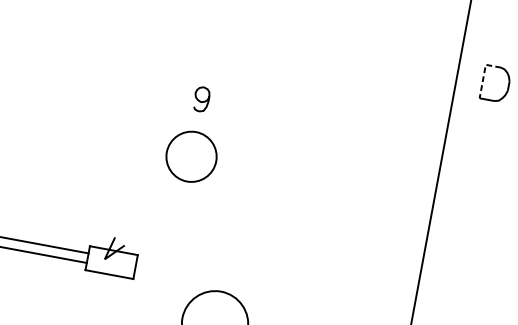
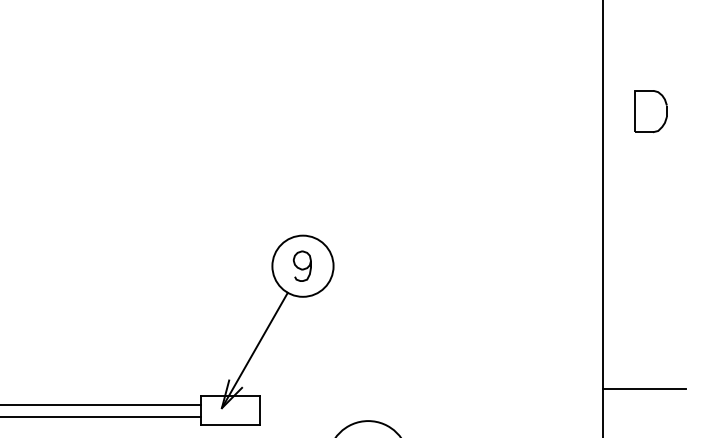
line: (483, 73) -> (634, 101), dashed -> solid
curve: (199, 99) -> (299, 267), moved
line: (139, 217) -> (254, 350), added
line: (448, 307) -> (644, 389), added

